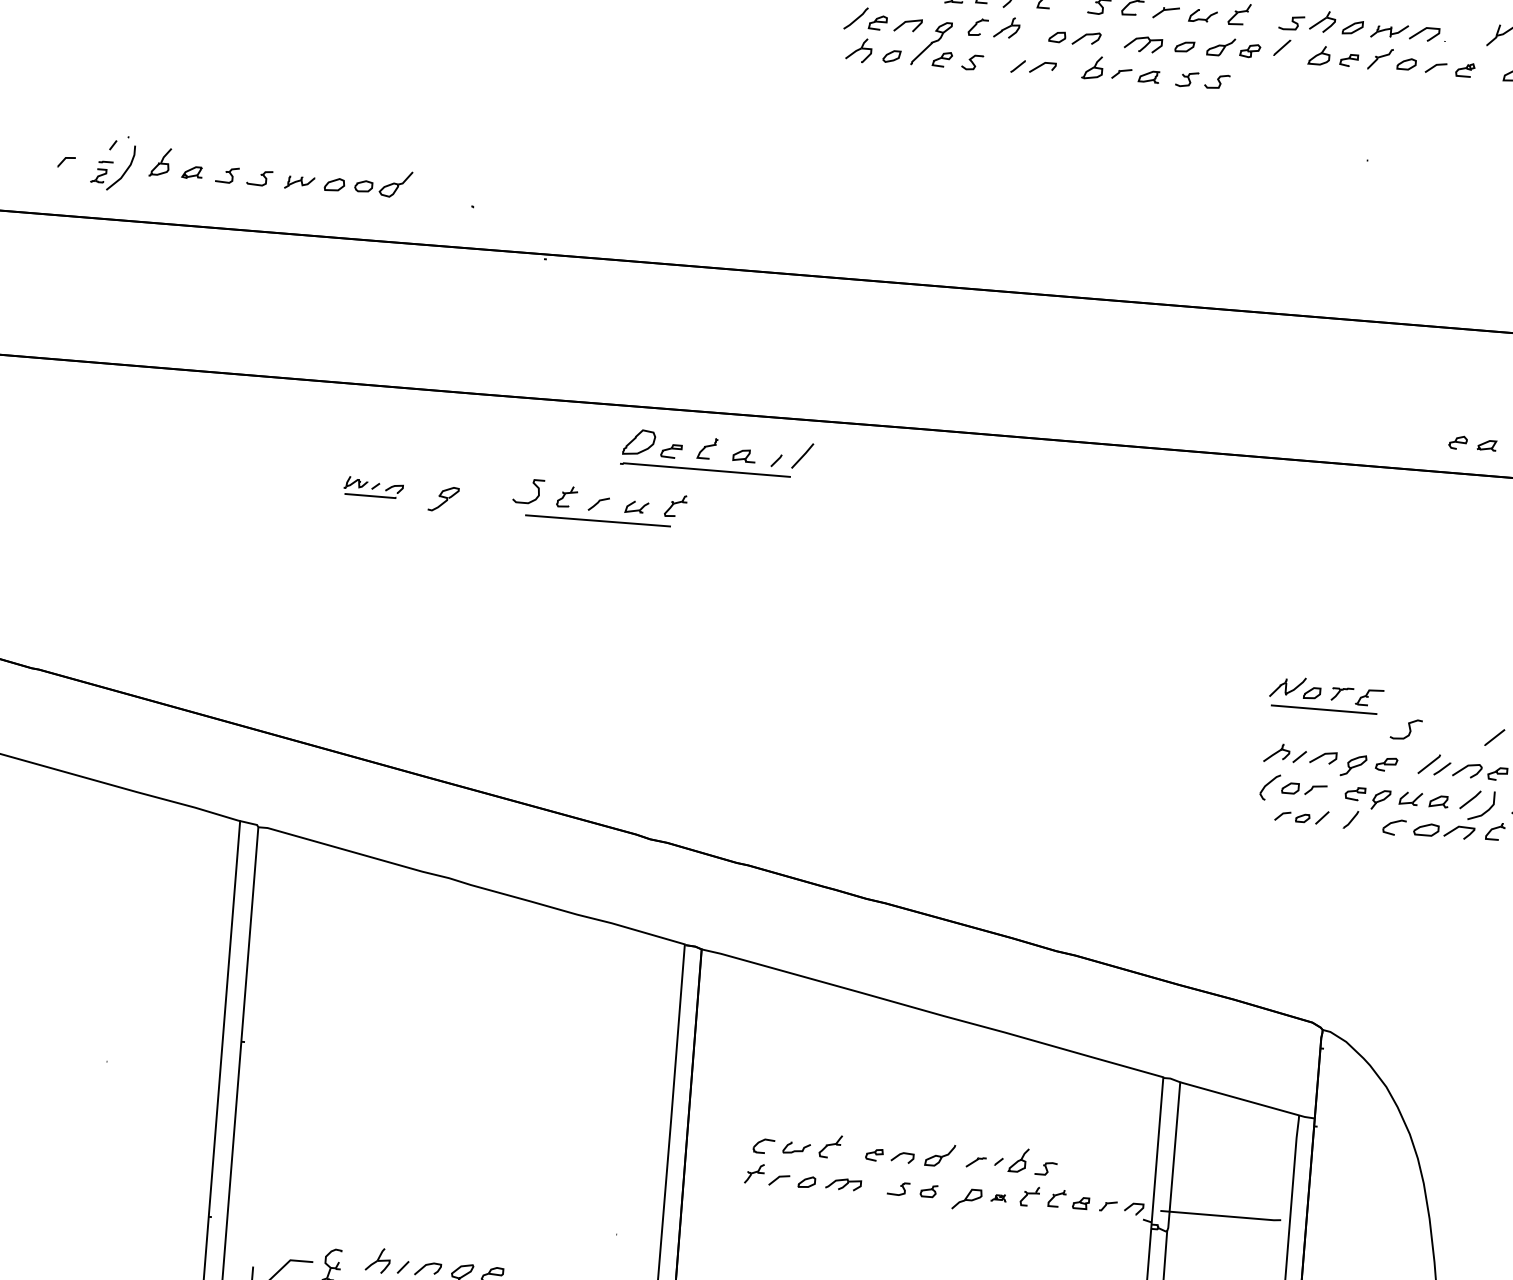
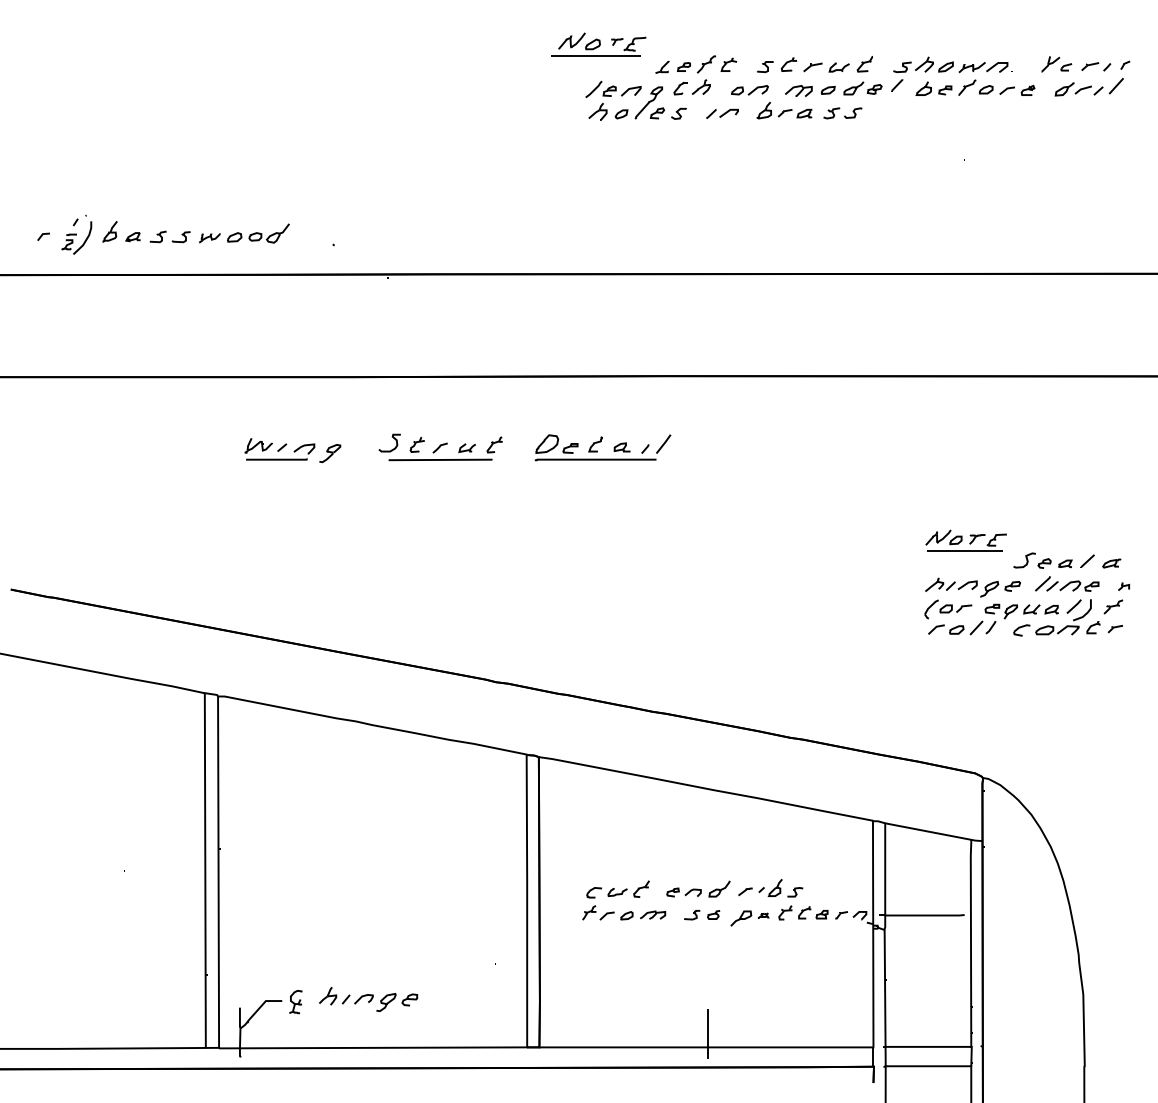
part: (1471, 443) -> (1054, 563), moved
part: (716, 453) -> (602, 447), moved
part: (373, 487) -> (279, 449), size x1.67
part: (1301, 815) -> (955, 627), size x1.43

